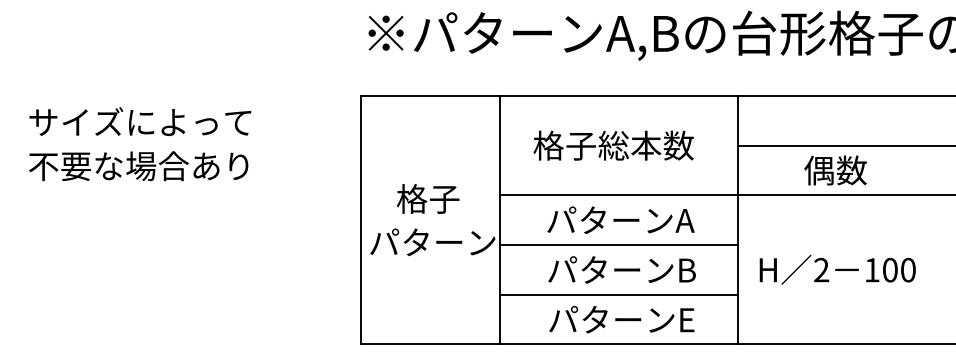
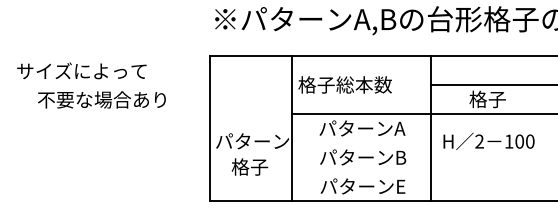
text: (612, 144) -> (344, 84), moved
text: (137, 165) -> (101, 99), moved
text: (835, 170) -> (487, 99), 偶数 -> 格子
text: (427, 198) -> (249, 166), moved
line: (617, 244) -> (360, 142), removed
text: (836, 268) -> (488, 140), moved
line: (617, 293) -> (360, 171), removed

